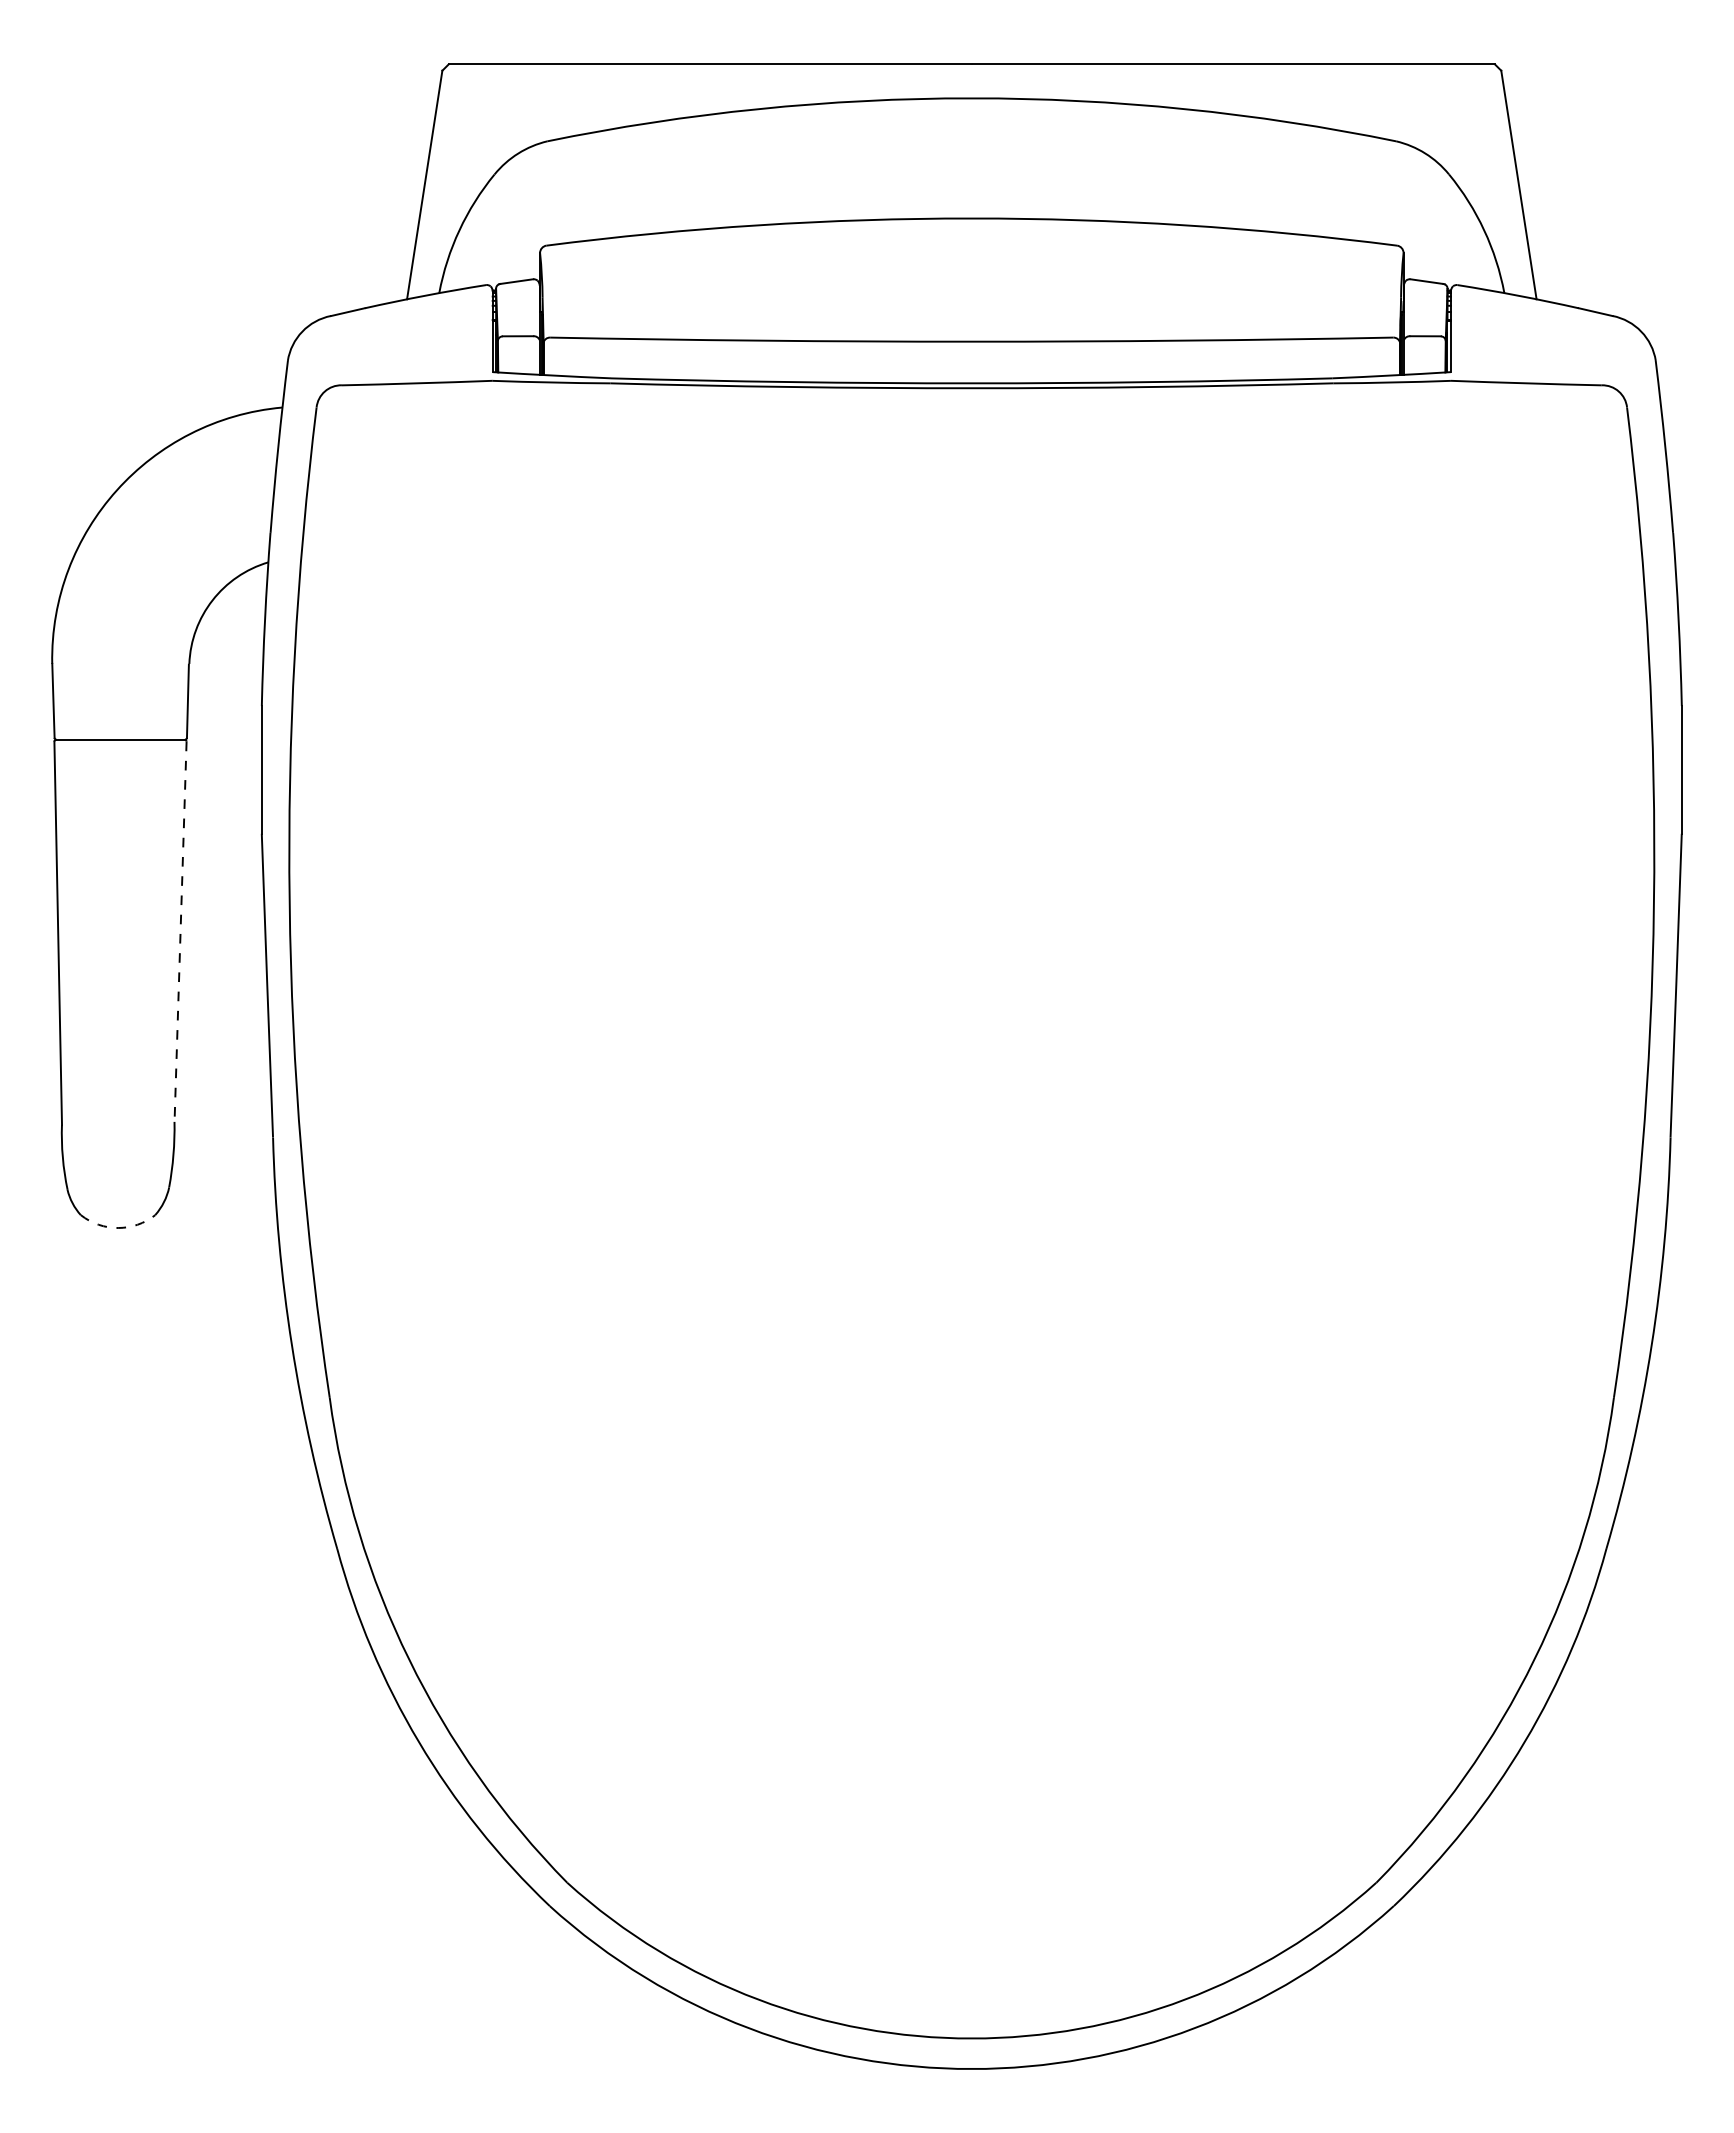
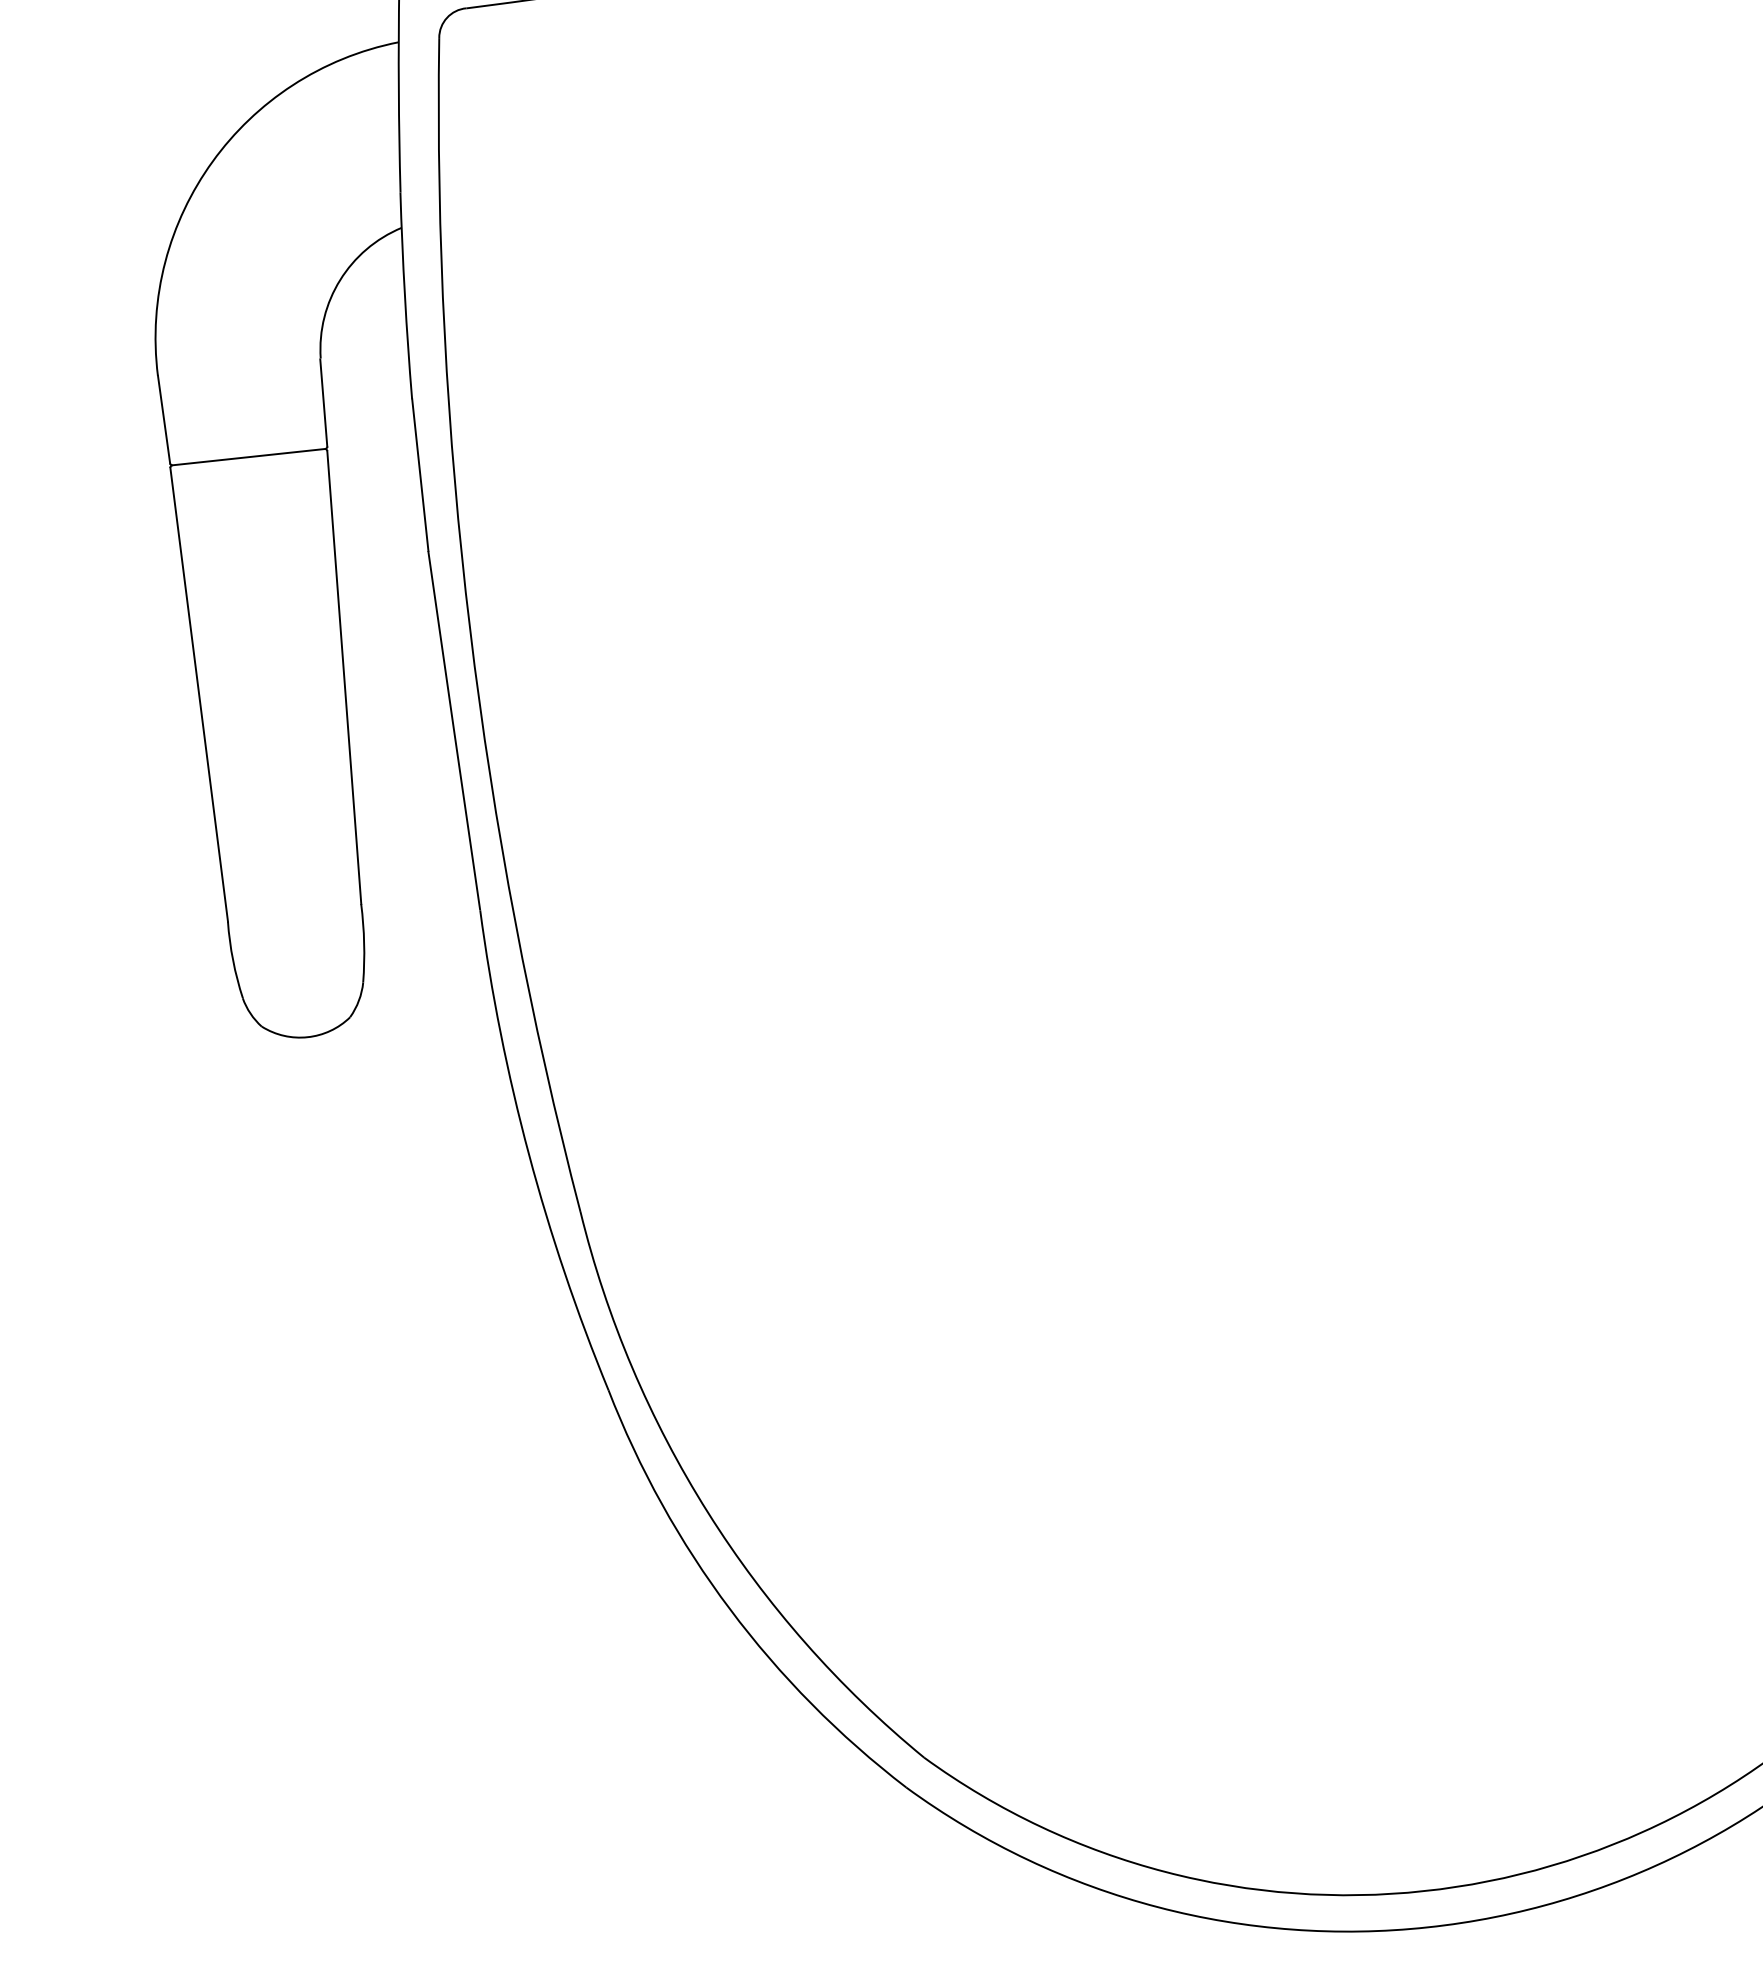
line: (180, 932) -> (344, 678), dashed -> solid
arc: (118, 1228) -> (308, 1037), dashed -> solid

